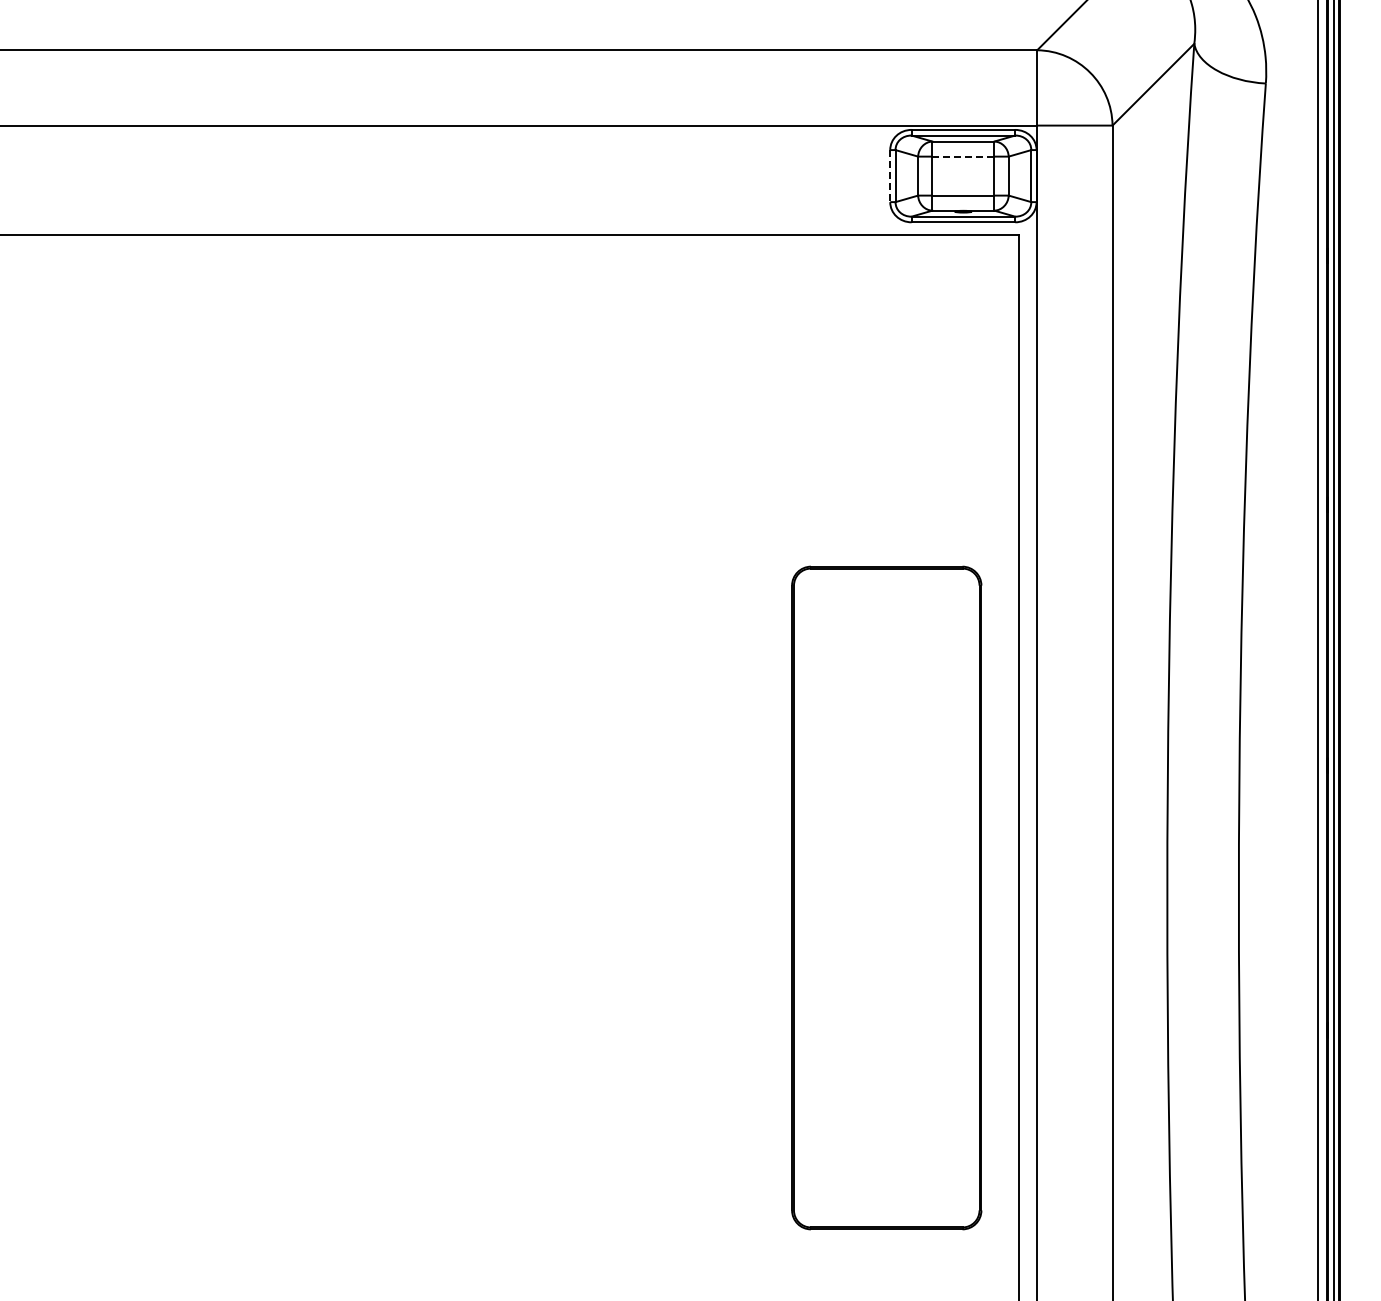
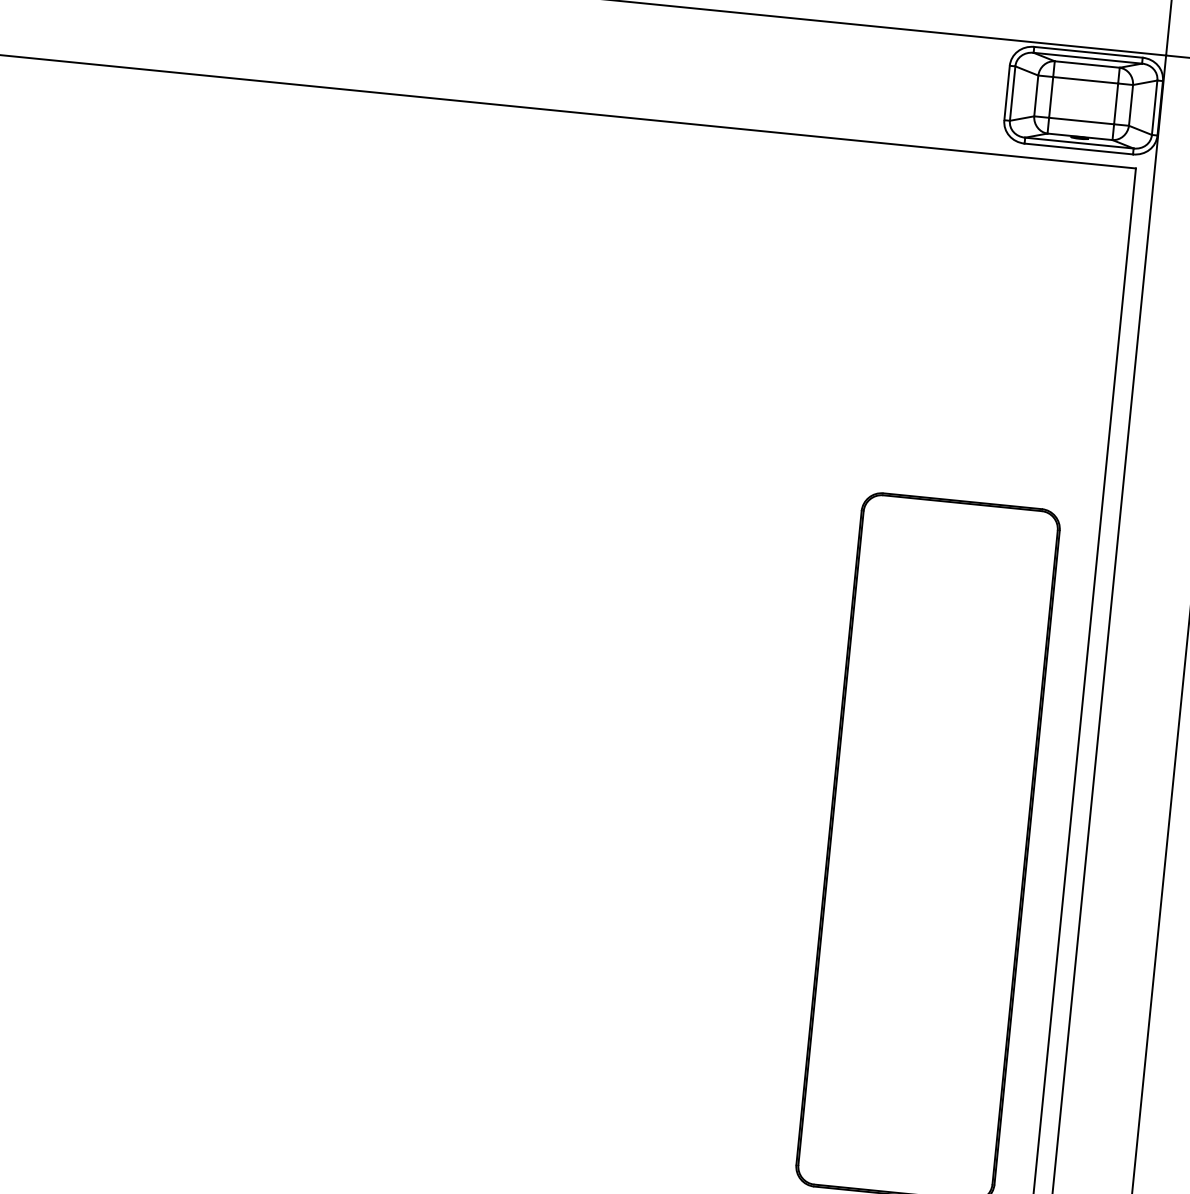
line: (963, 156) -> (1085, 80), dashed -> solid
line: (890, 176) -> (1007, 93), dashed -> solid

